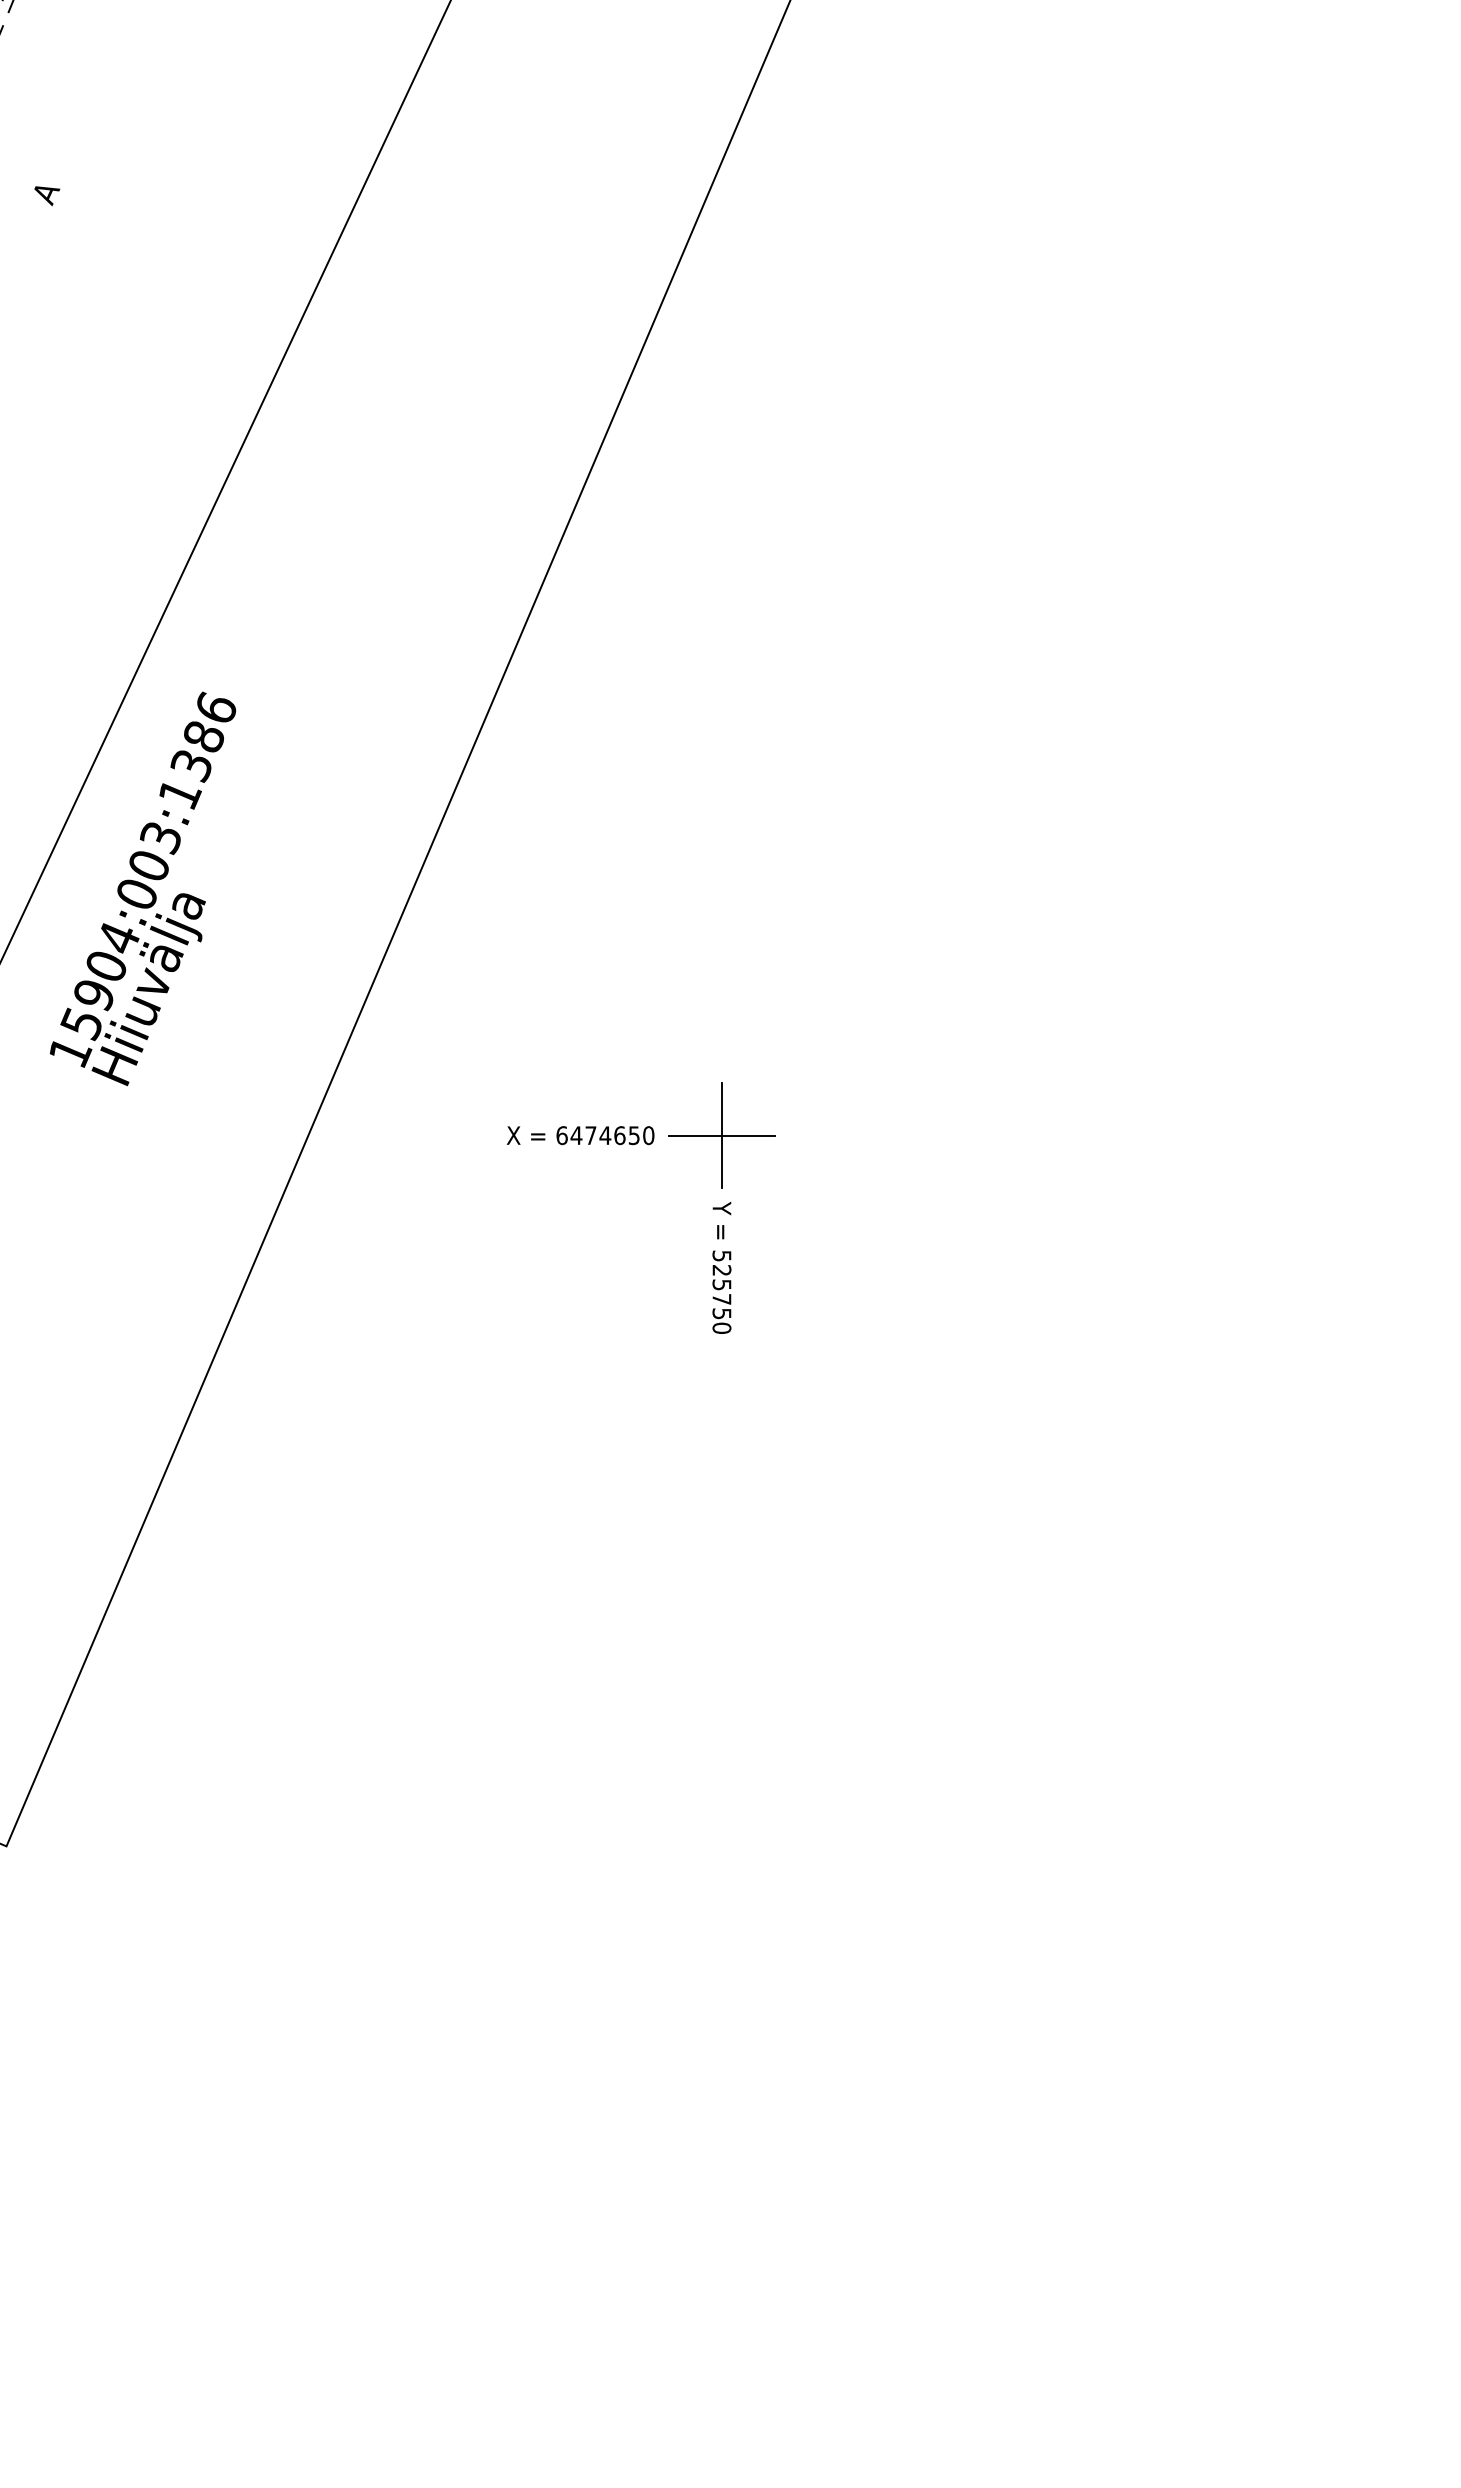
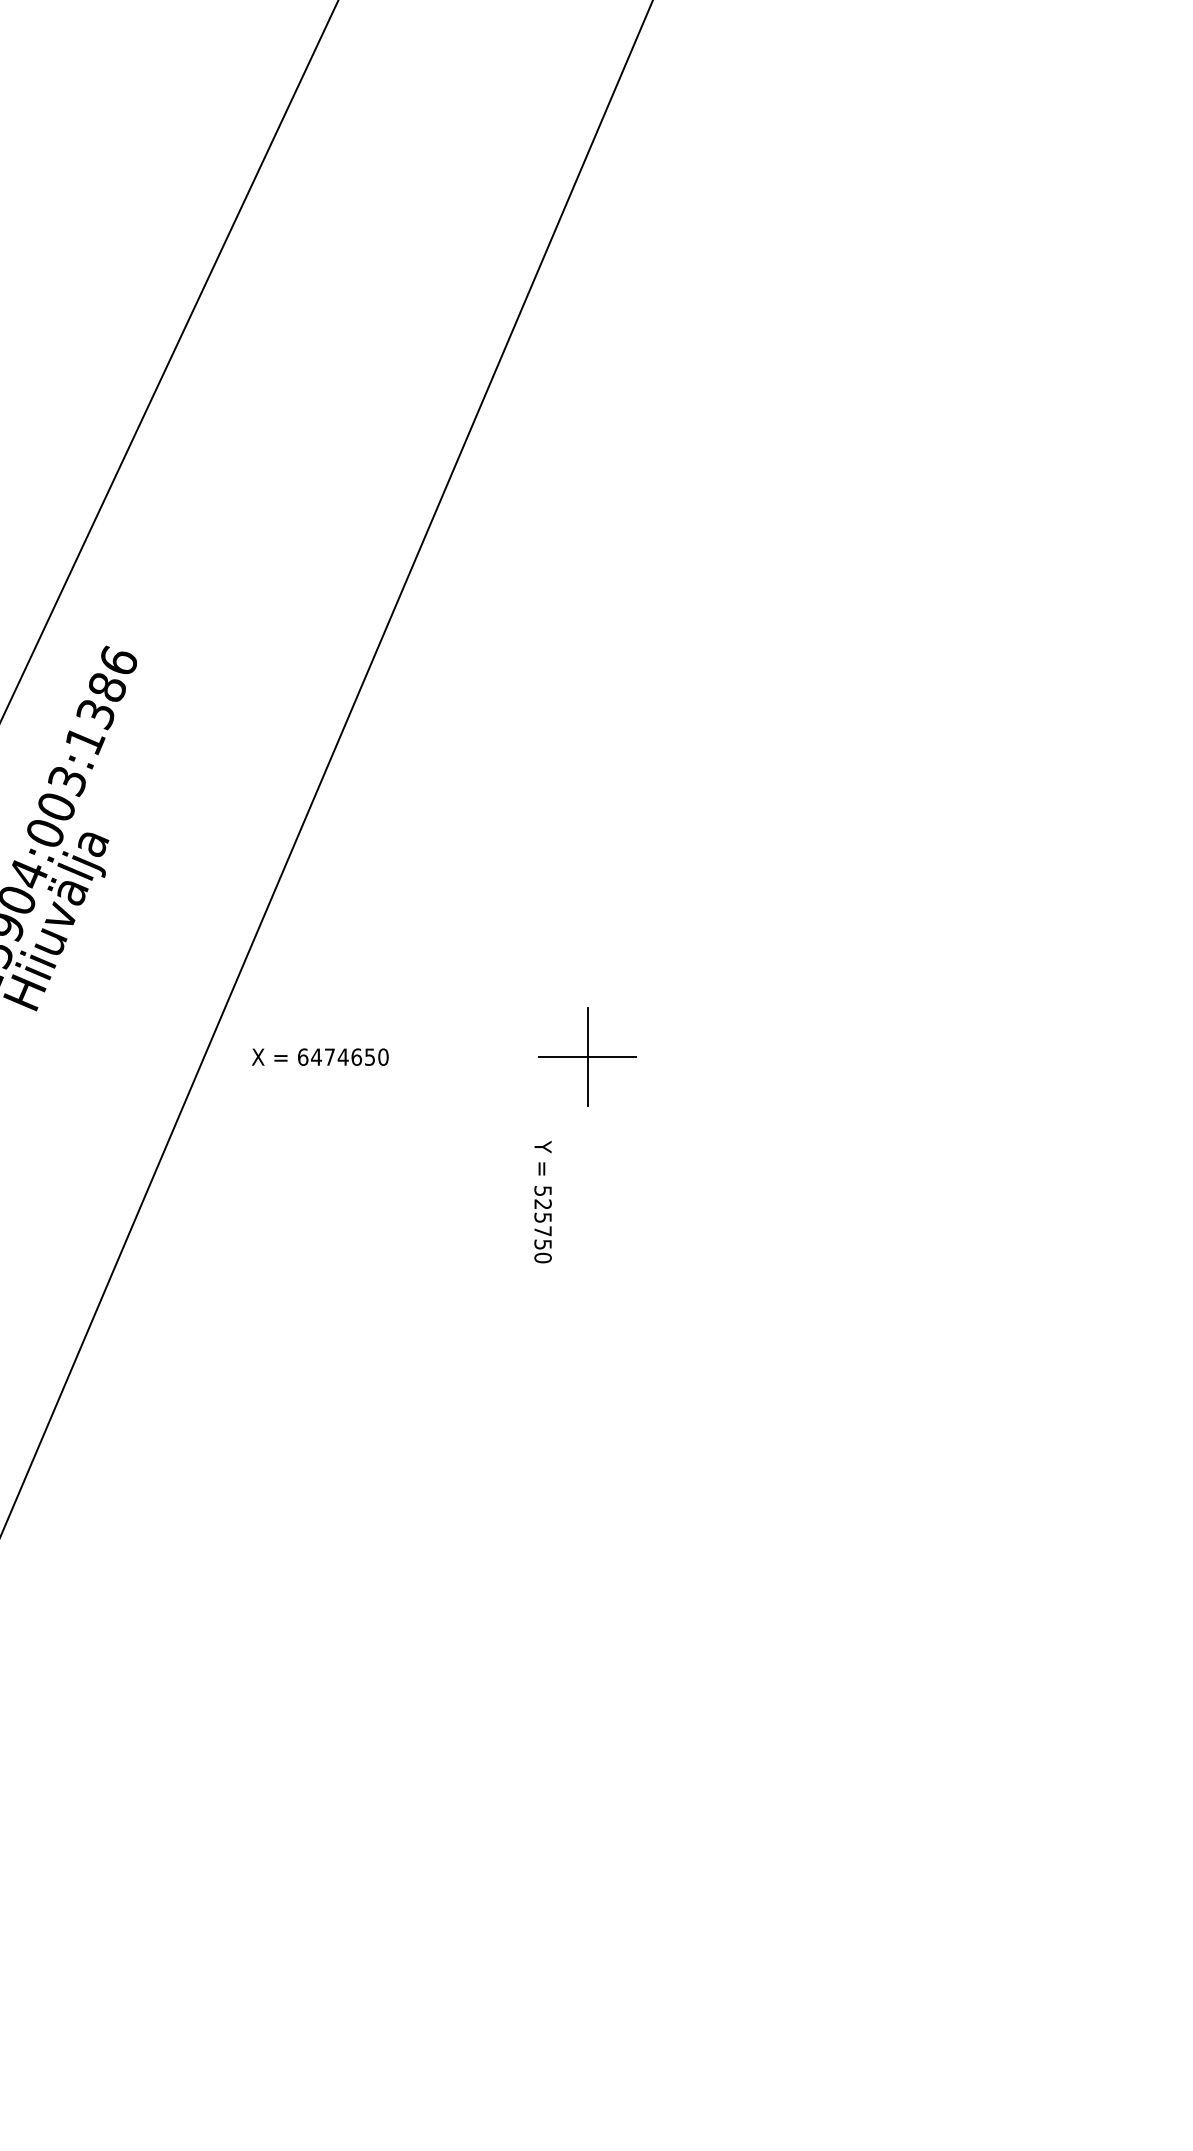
text: (580, 1135) -> (320, 1057), moved
text: (721, 1267) -> (542, 1201), moved

